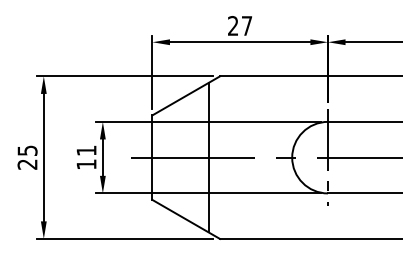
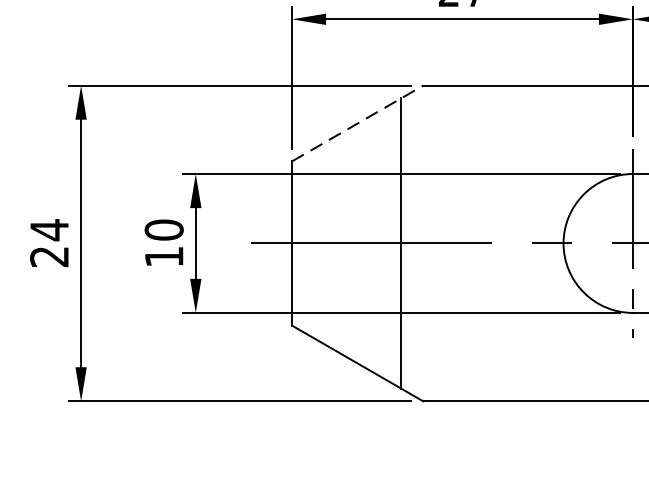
line: (186, 95) -> (358, 122), solid -> dashed
text: (27, 150) -> (49, 229), 25 -> 24
text: (86, 150) -> (163, 229), 11 -> 10

